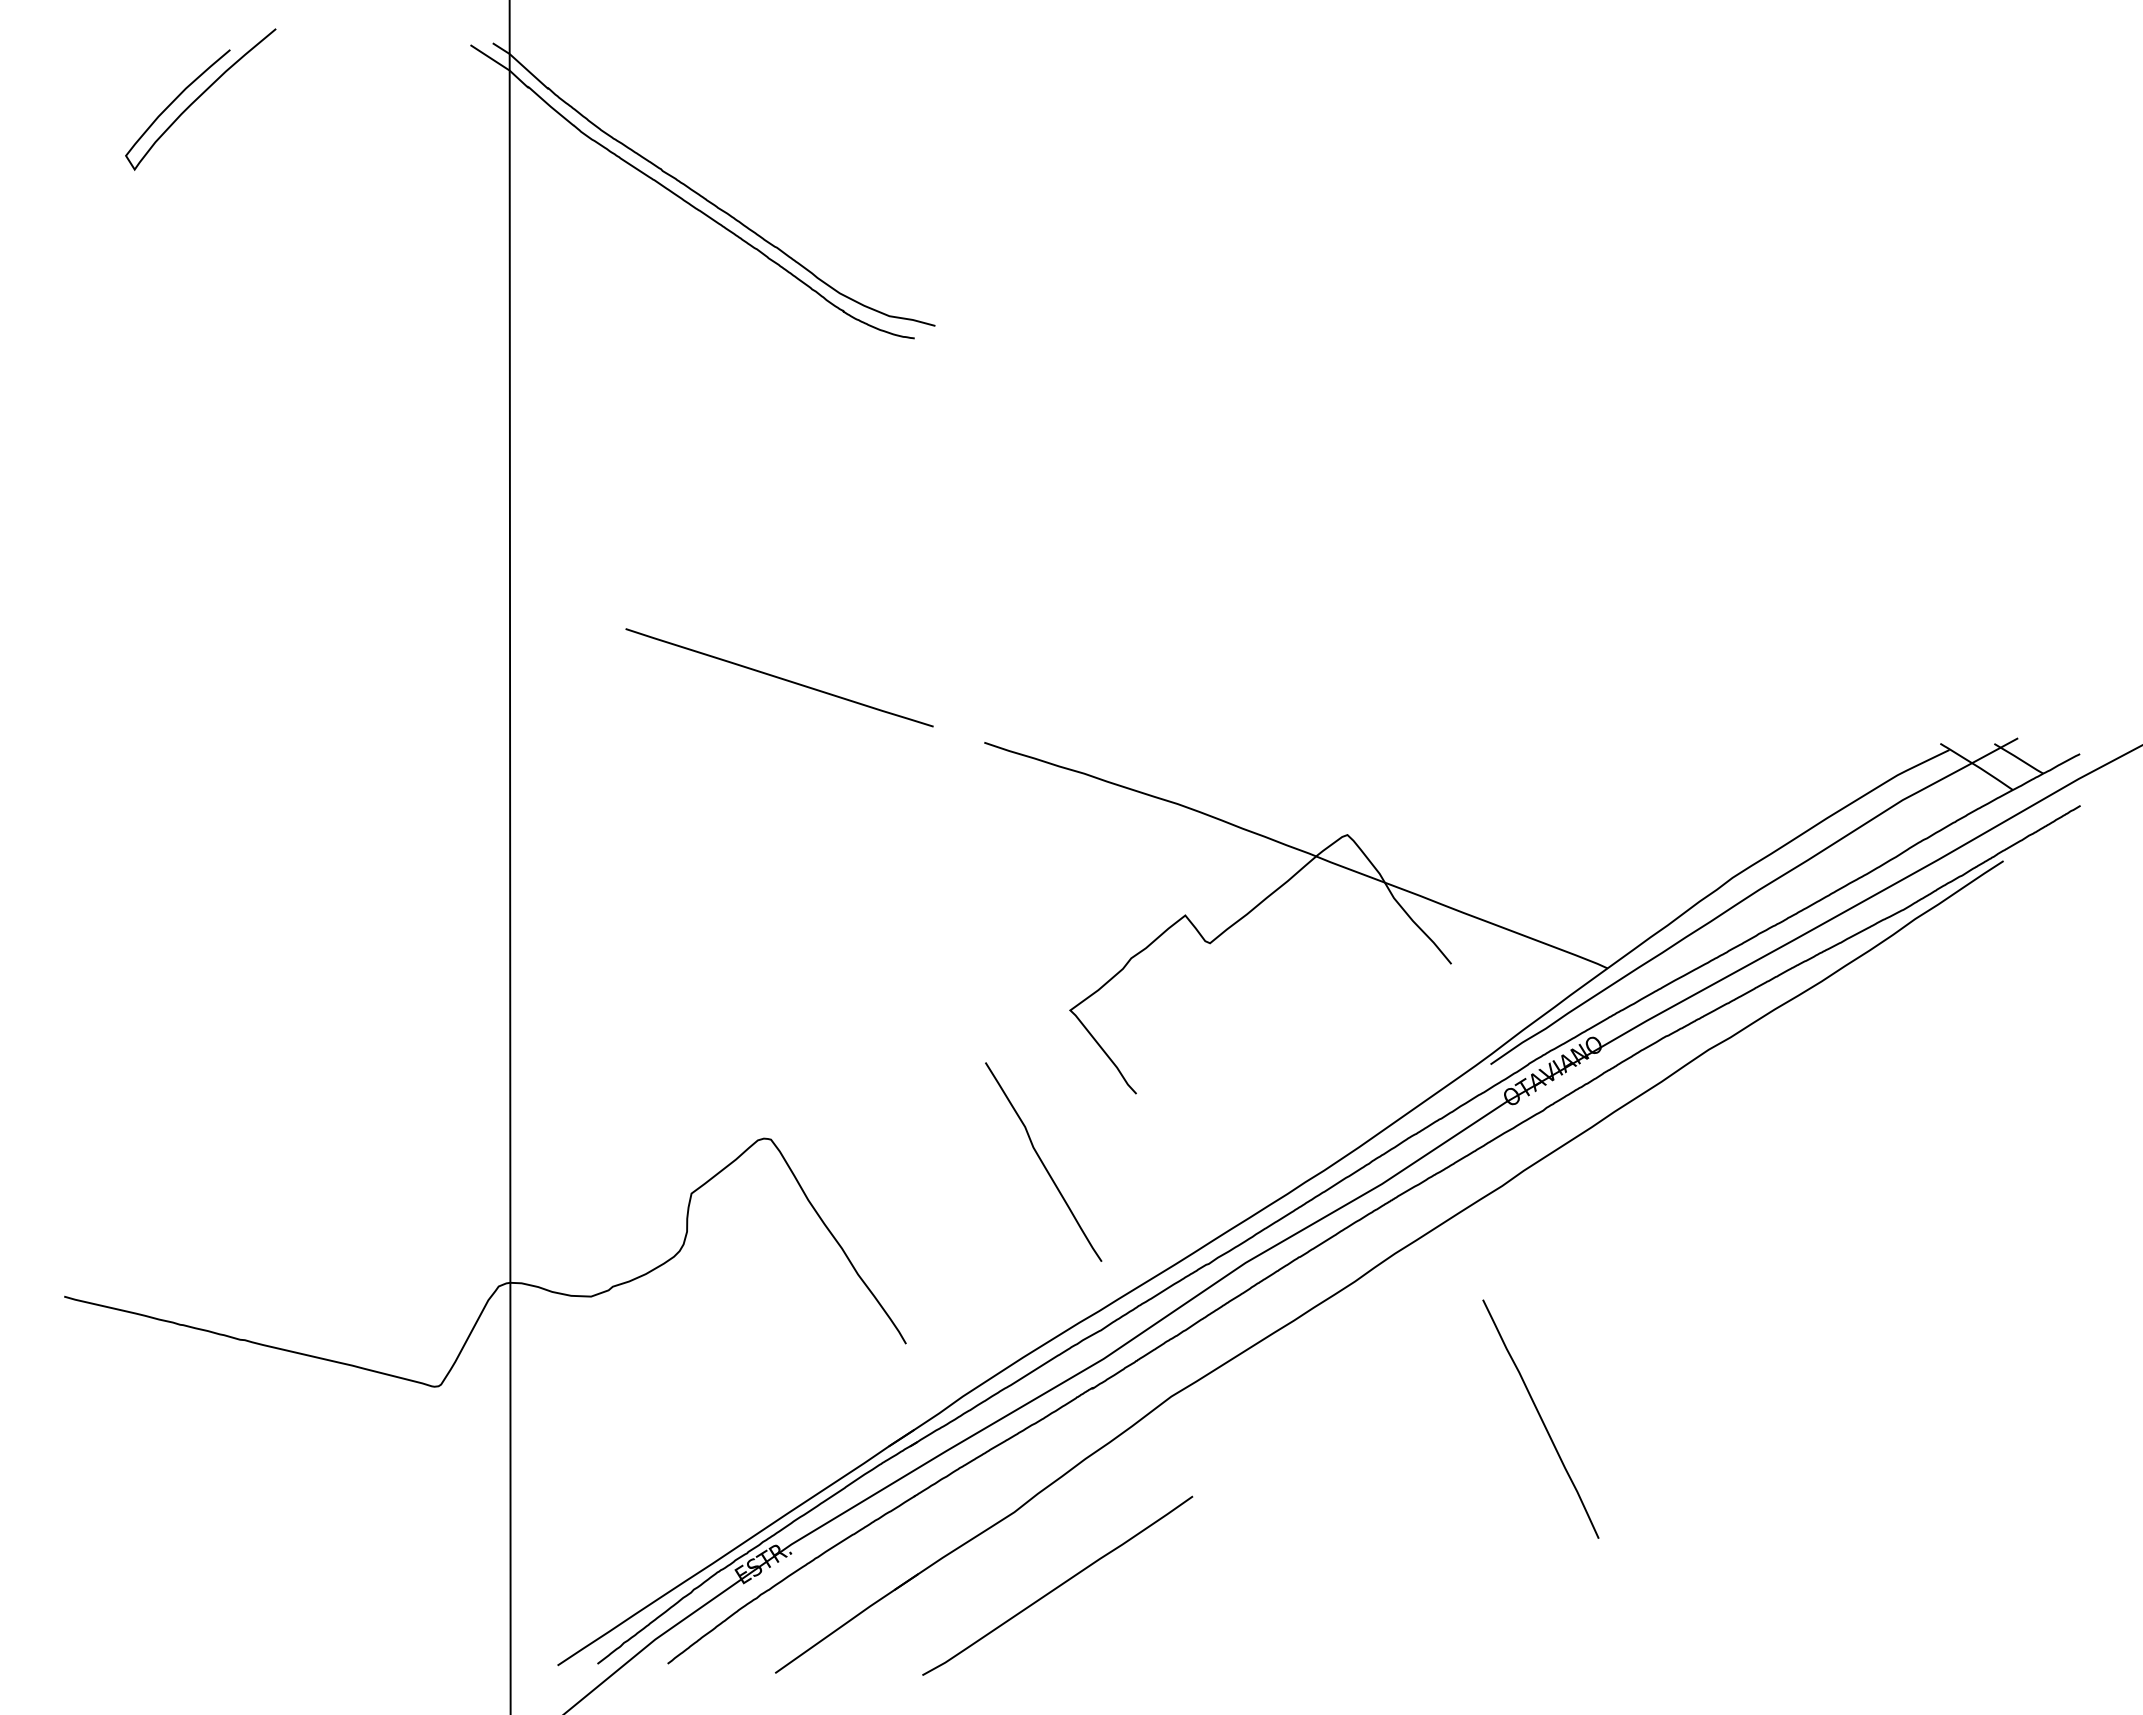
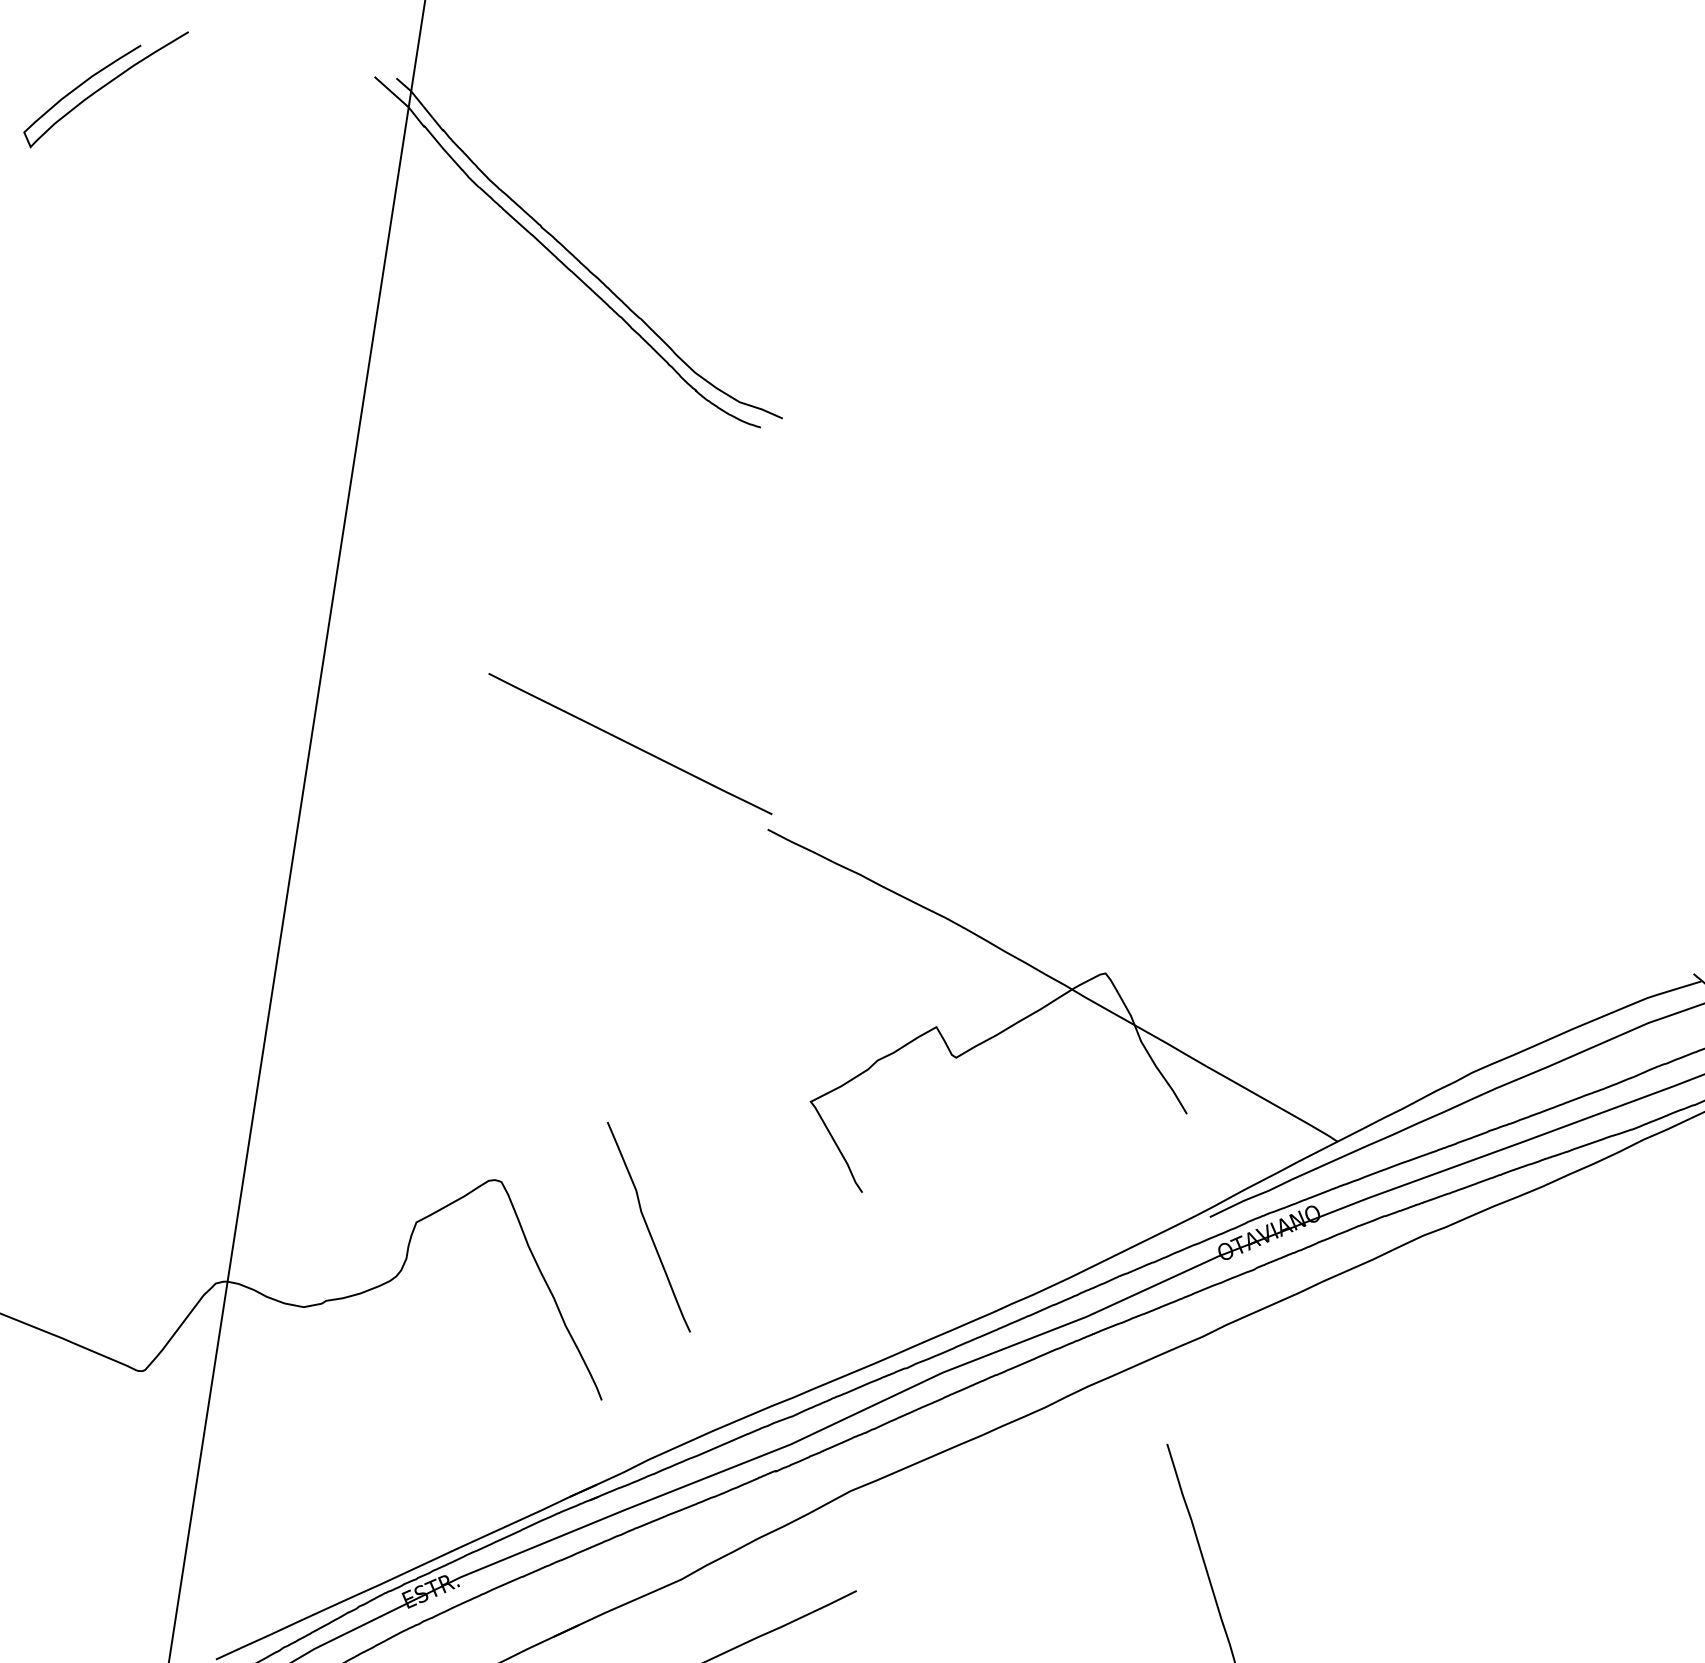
line: (779, 677) -> (630, 743), moved
curve: (1042, 1161) -> (647, 1226), moved

